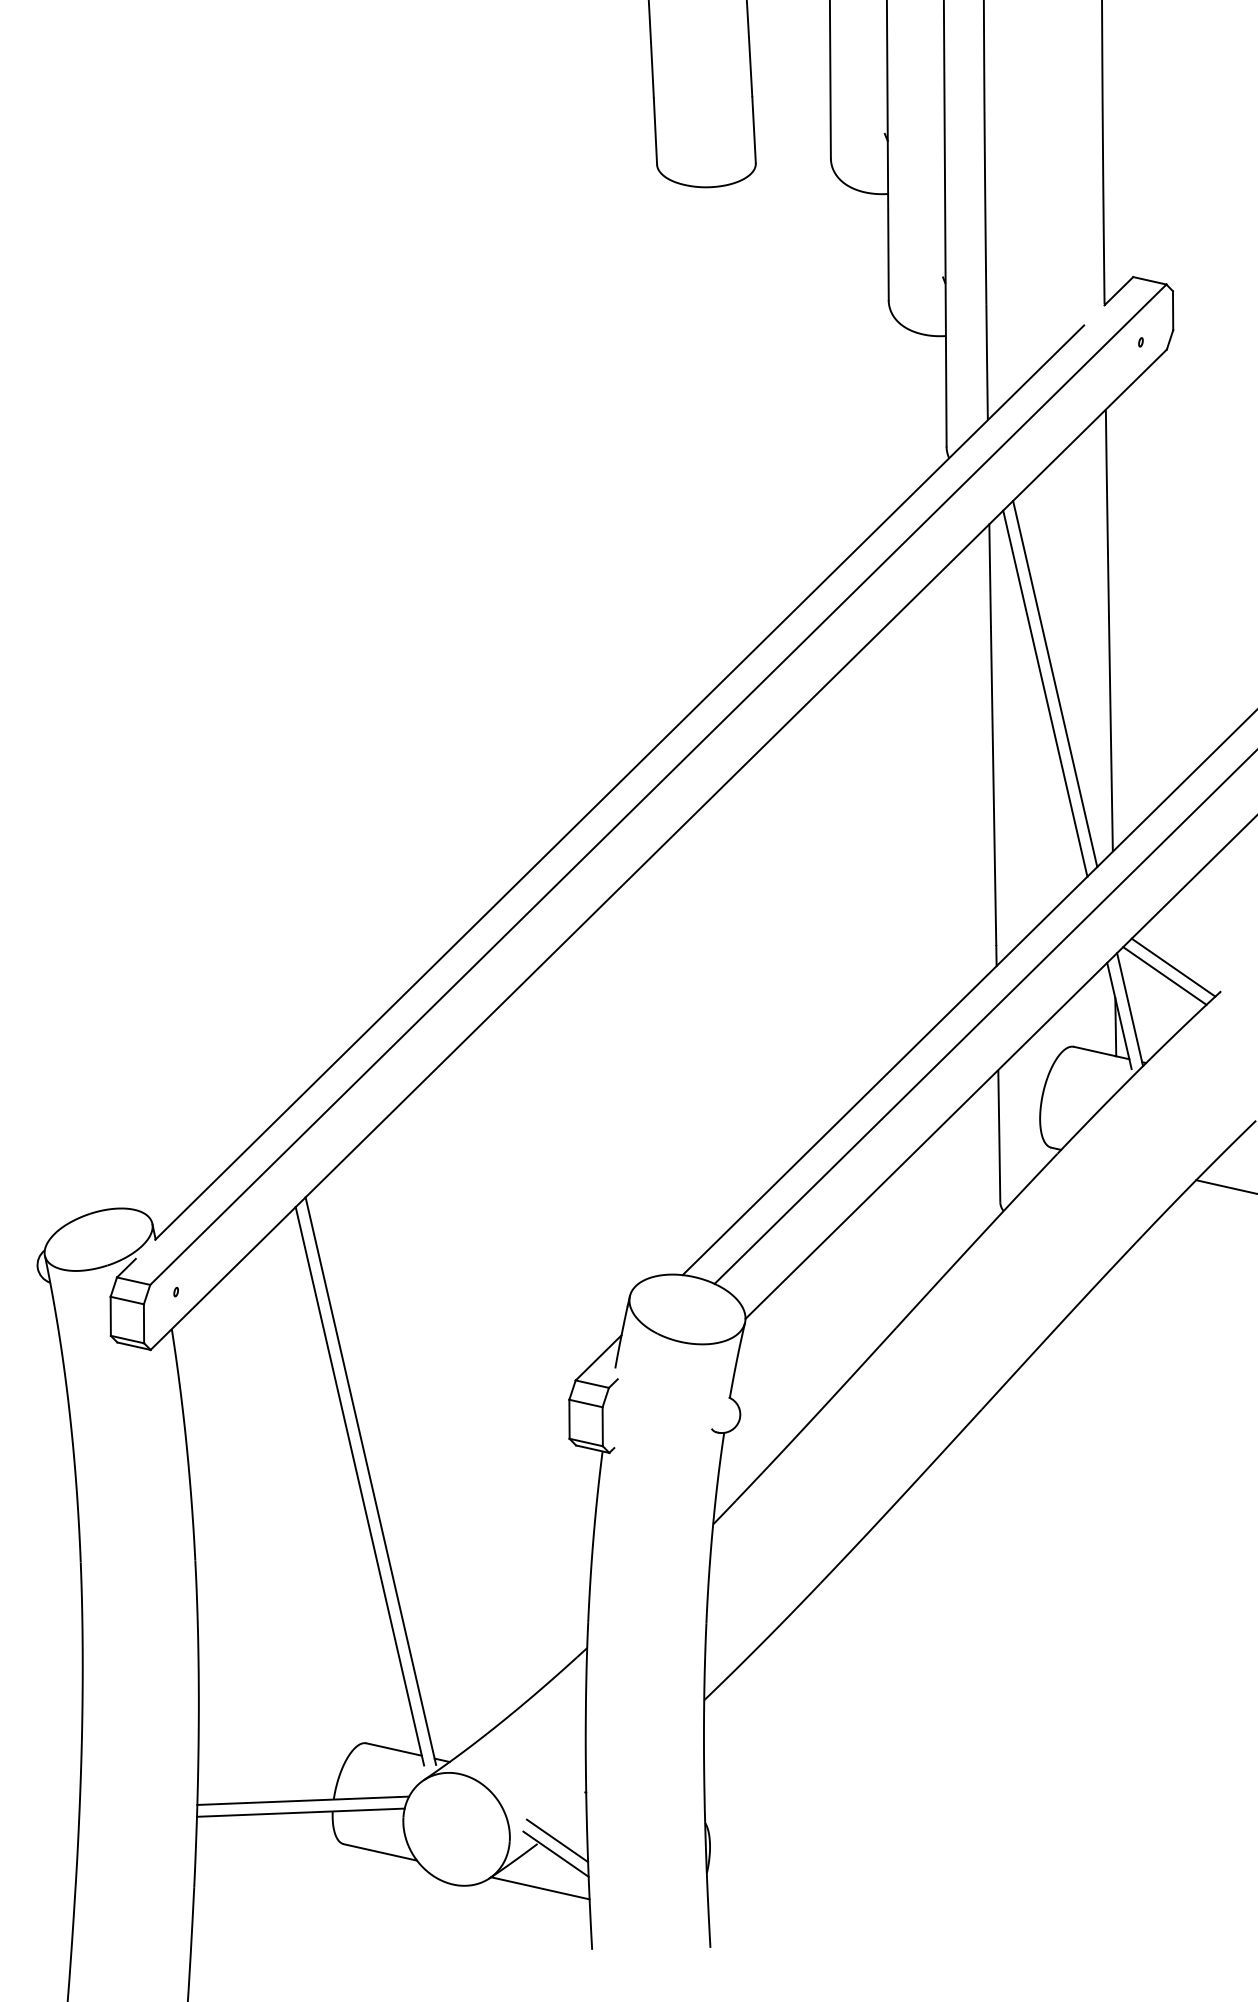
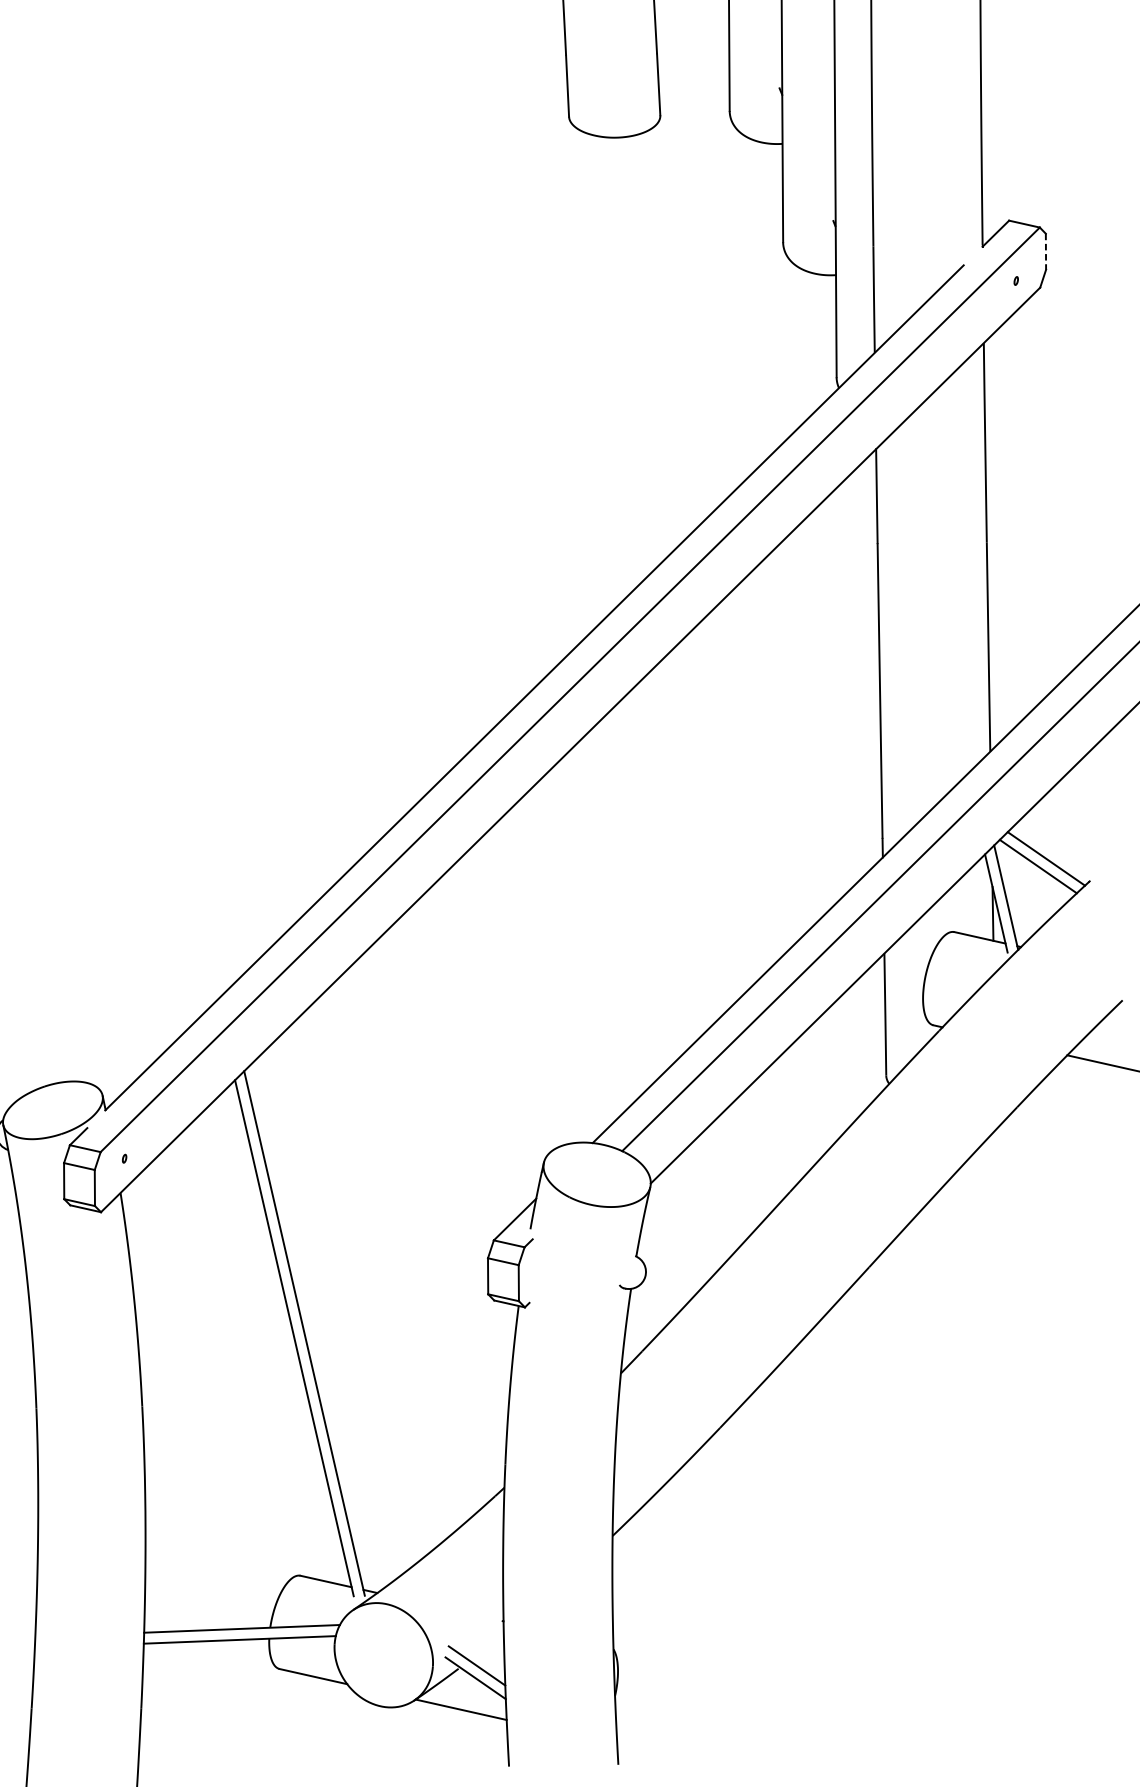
line: (1173, 311) -> (1046, 252), solid -> dashed
line: (1055, 683) -> (937, 596), removed
line: (1045, 693) -> (928, 605), removed

